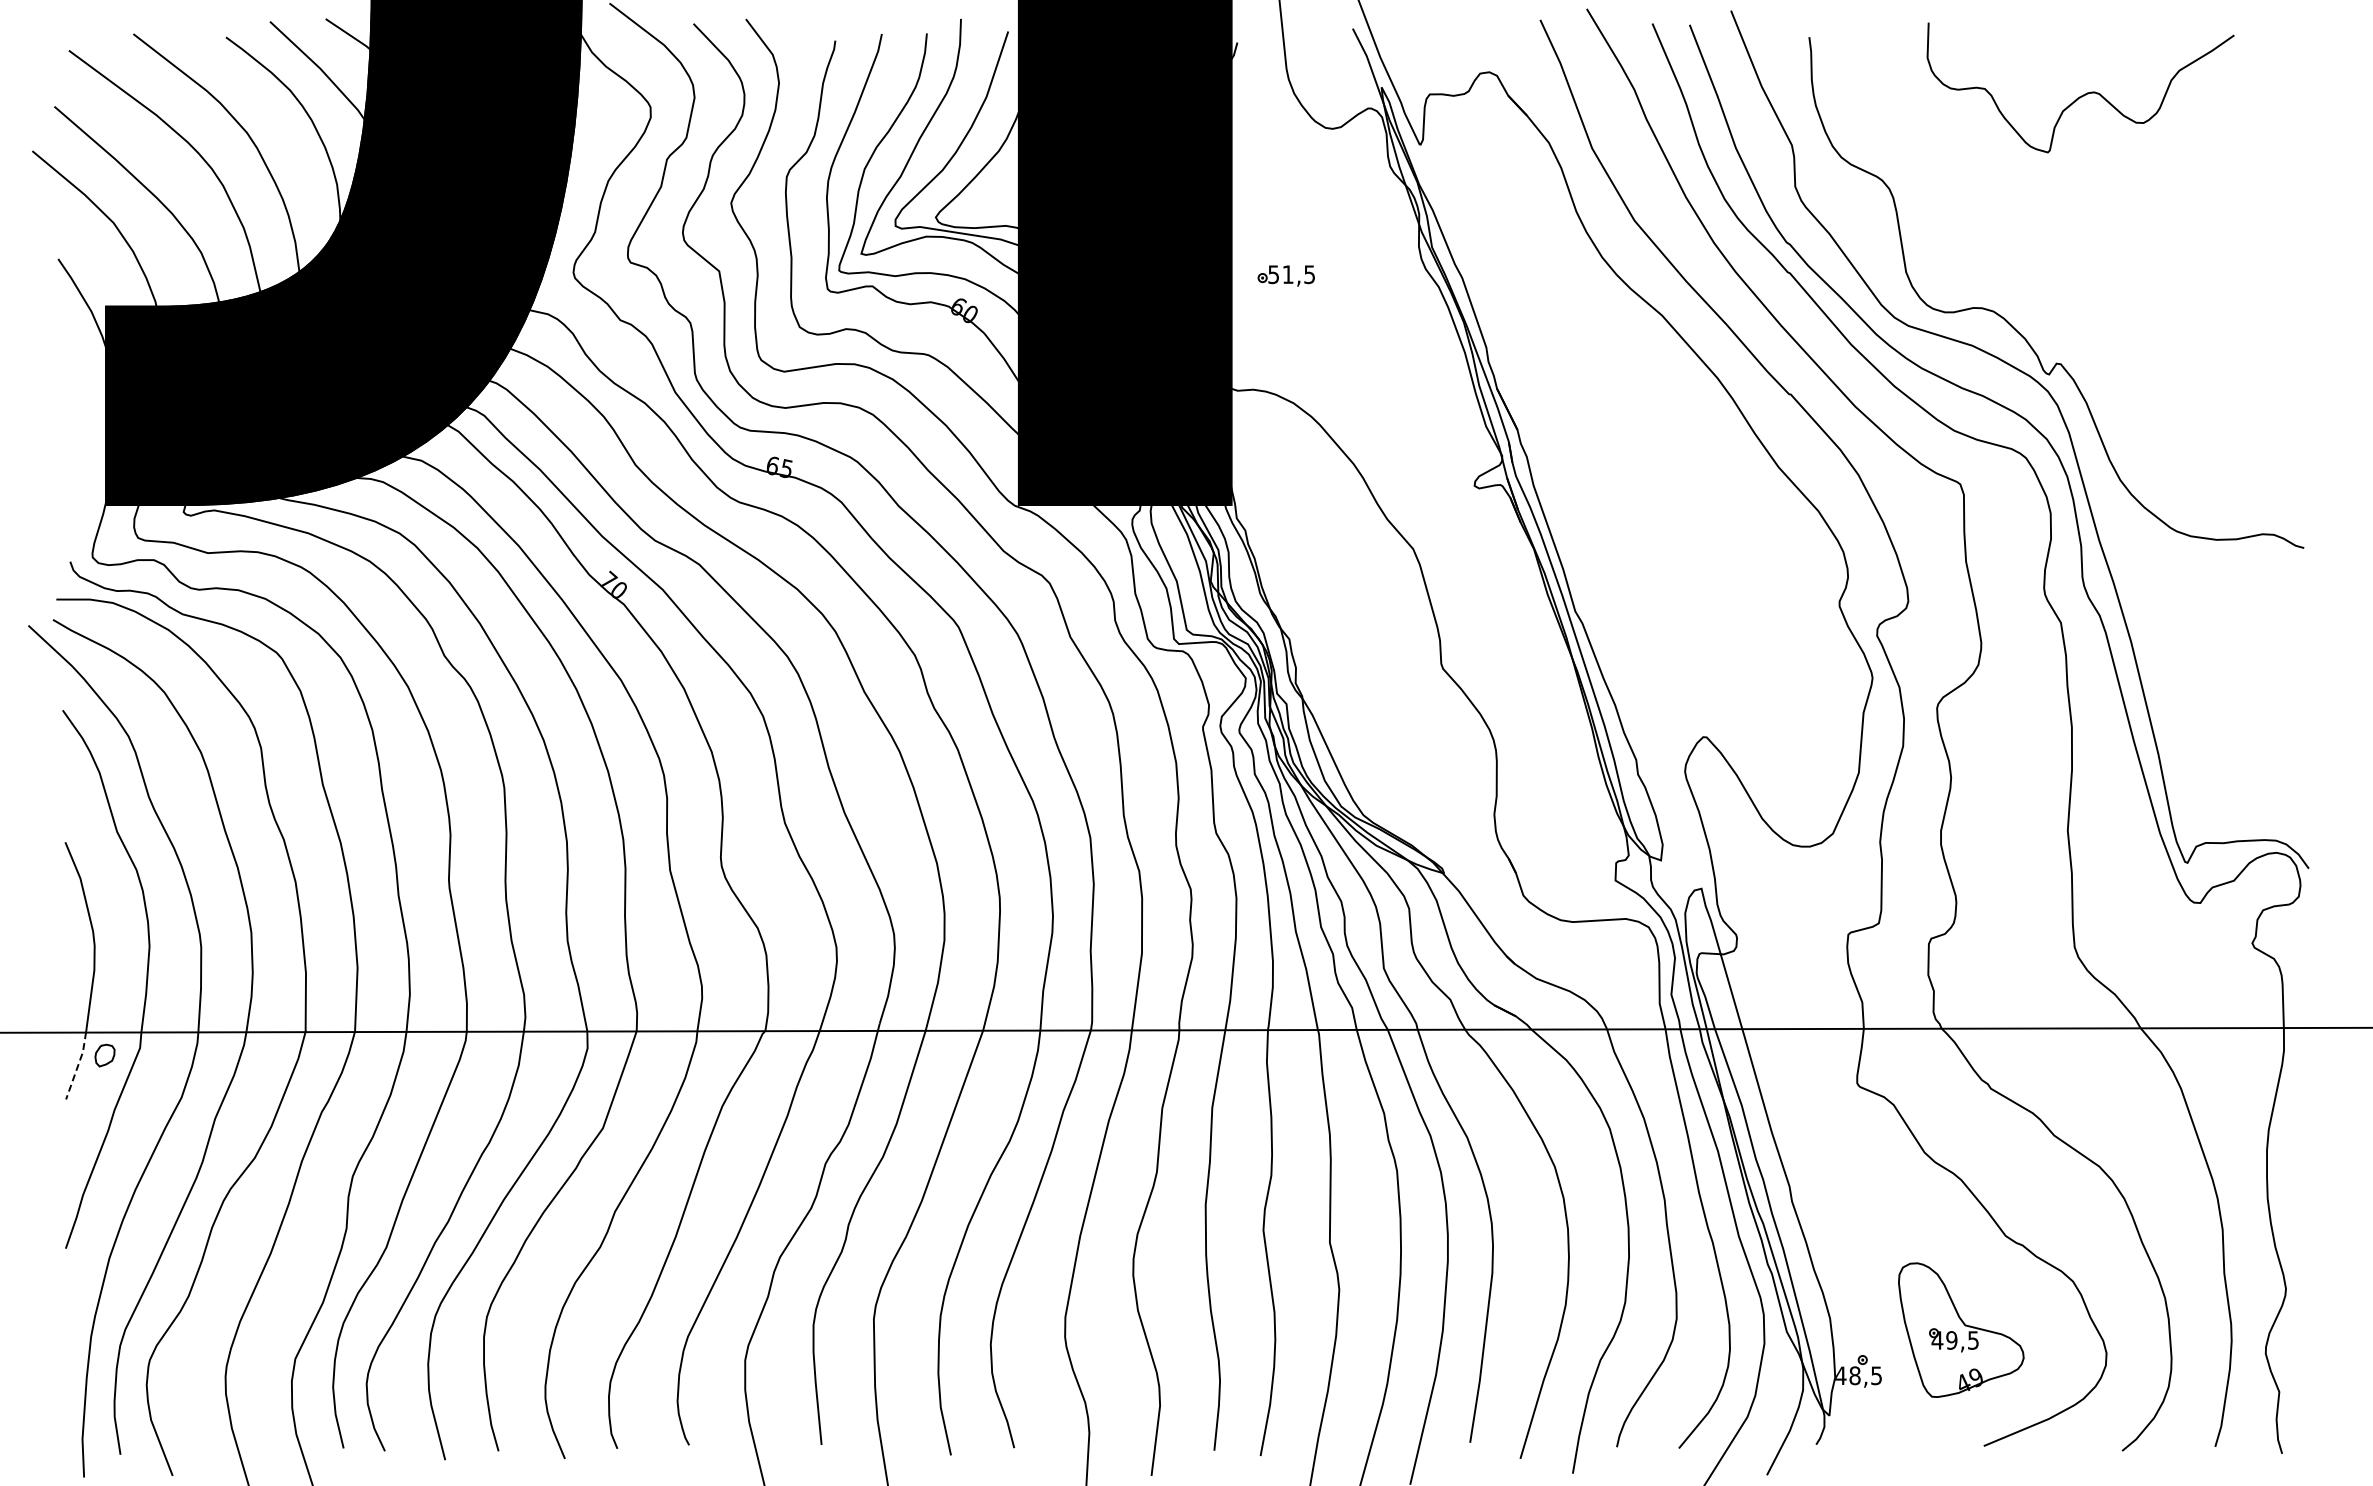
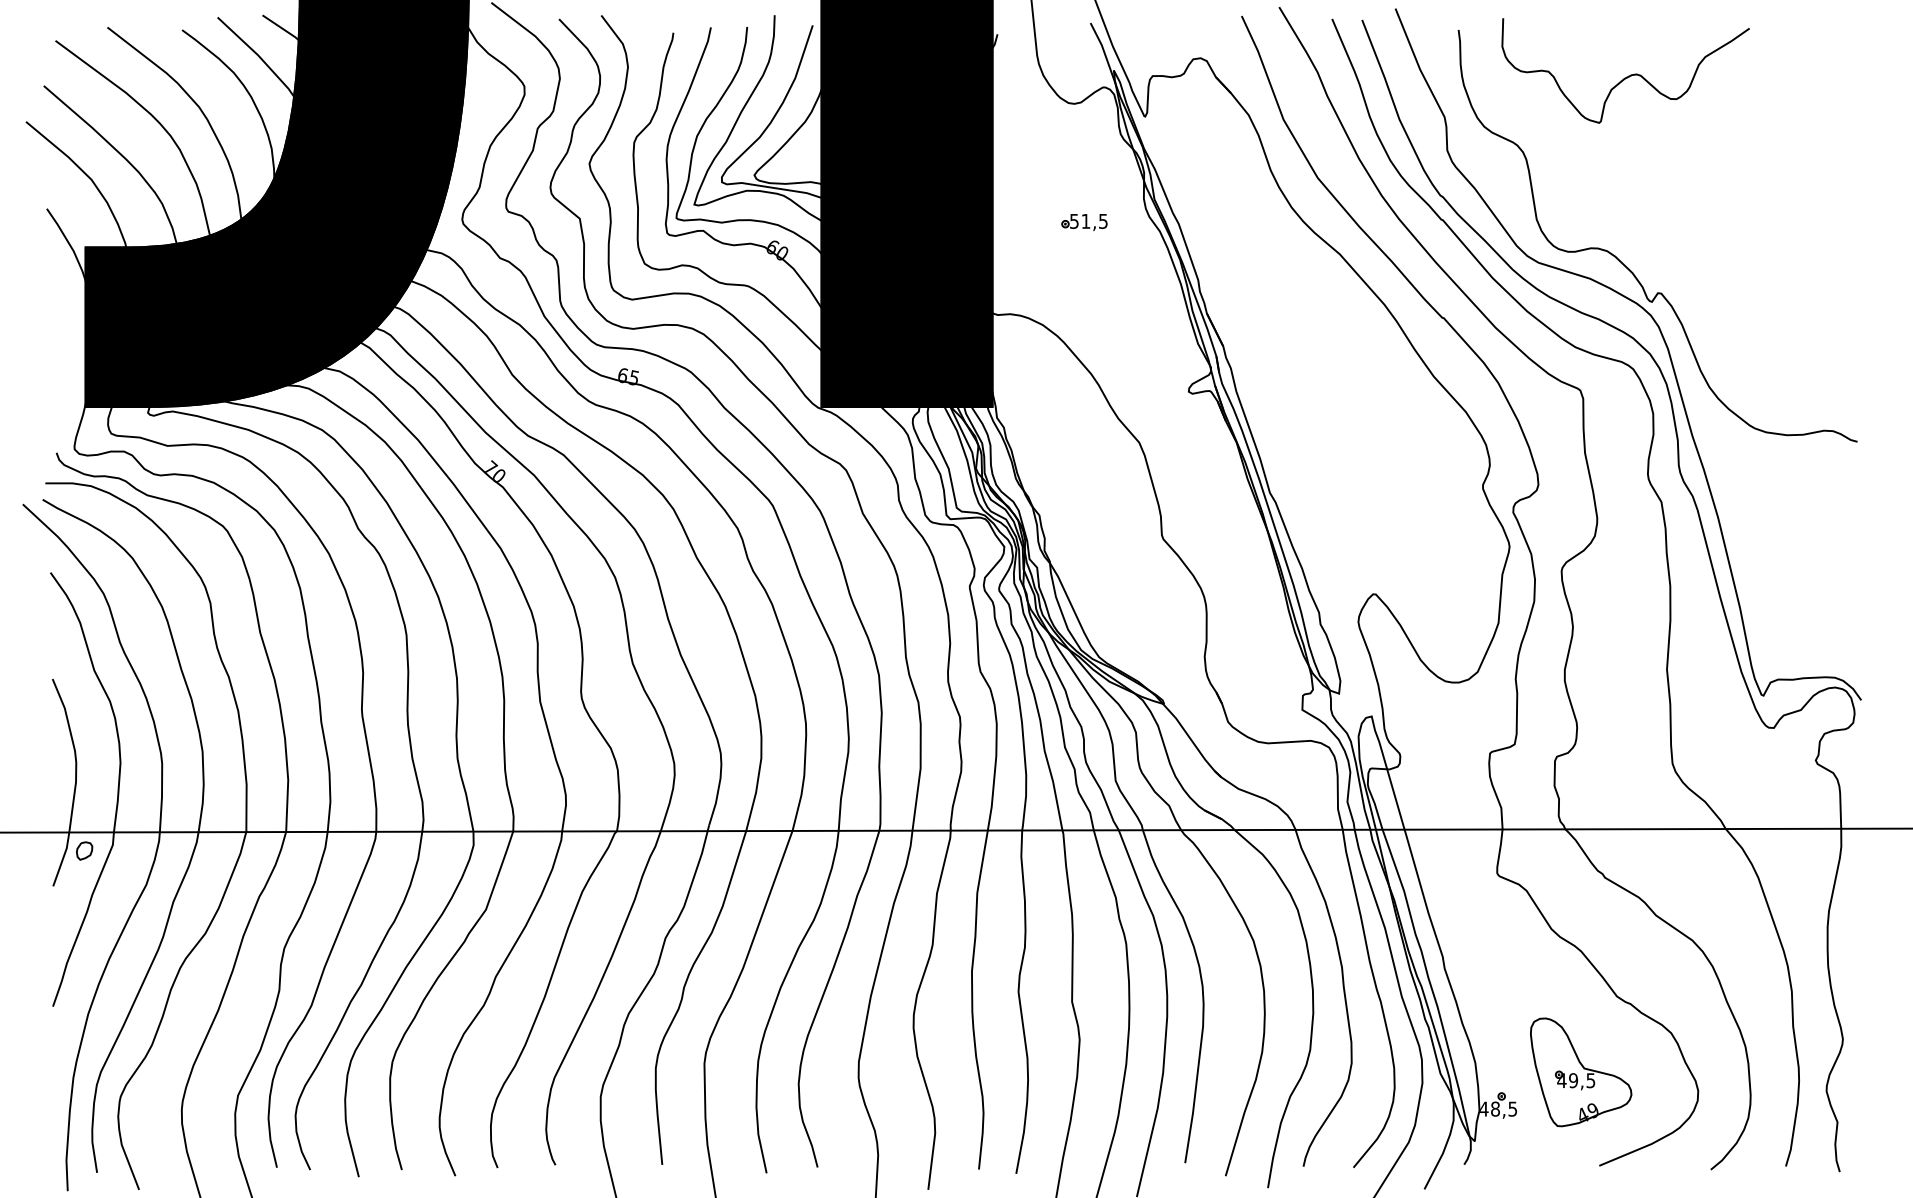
curve: (2083, 94) -> (1628, 76), moved
part: (1285, 275) -> (1083, 222), moved
line: (77, 1066) -> (62, 859), dashed -> solid

